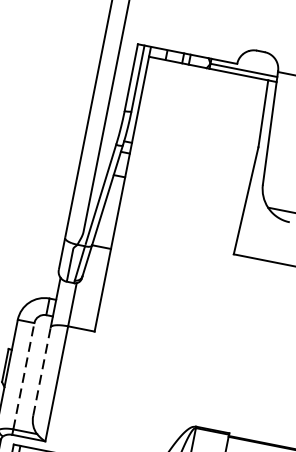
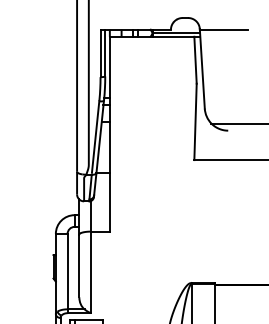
line: (42, 370) -> (79, 265), dashed -> solid
line: (23, 376) -> (67, 271), dashed -> solid

